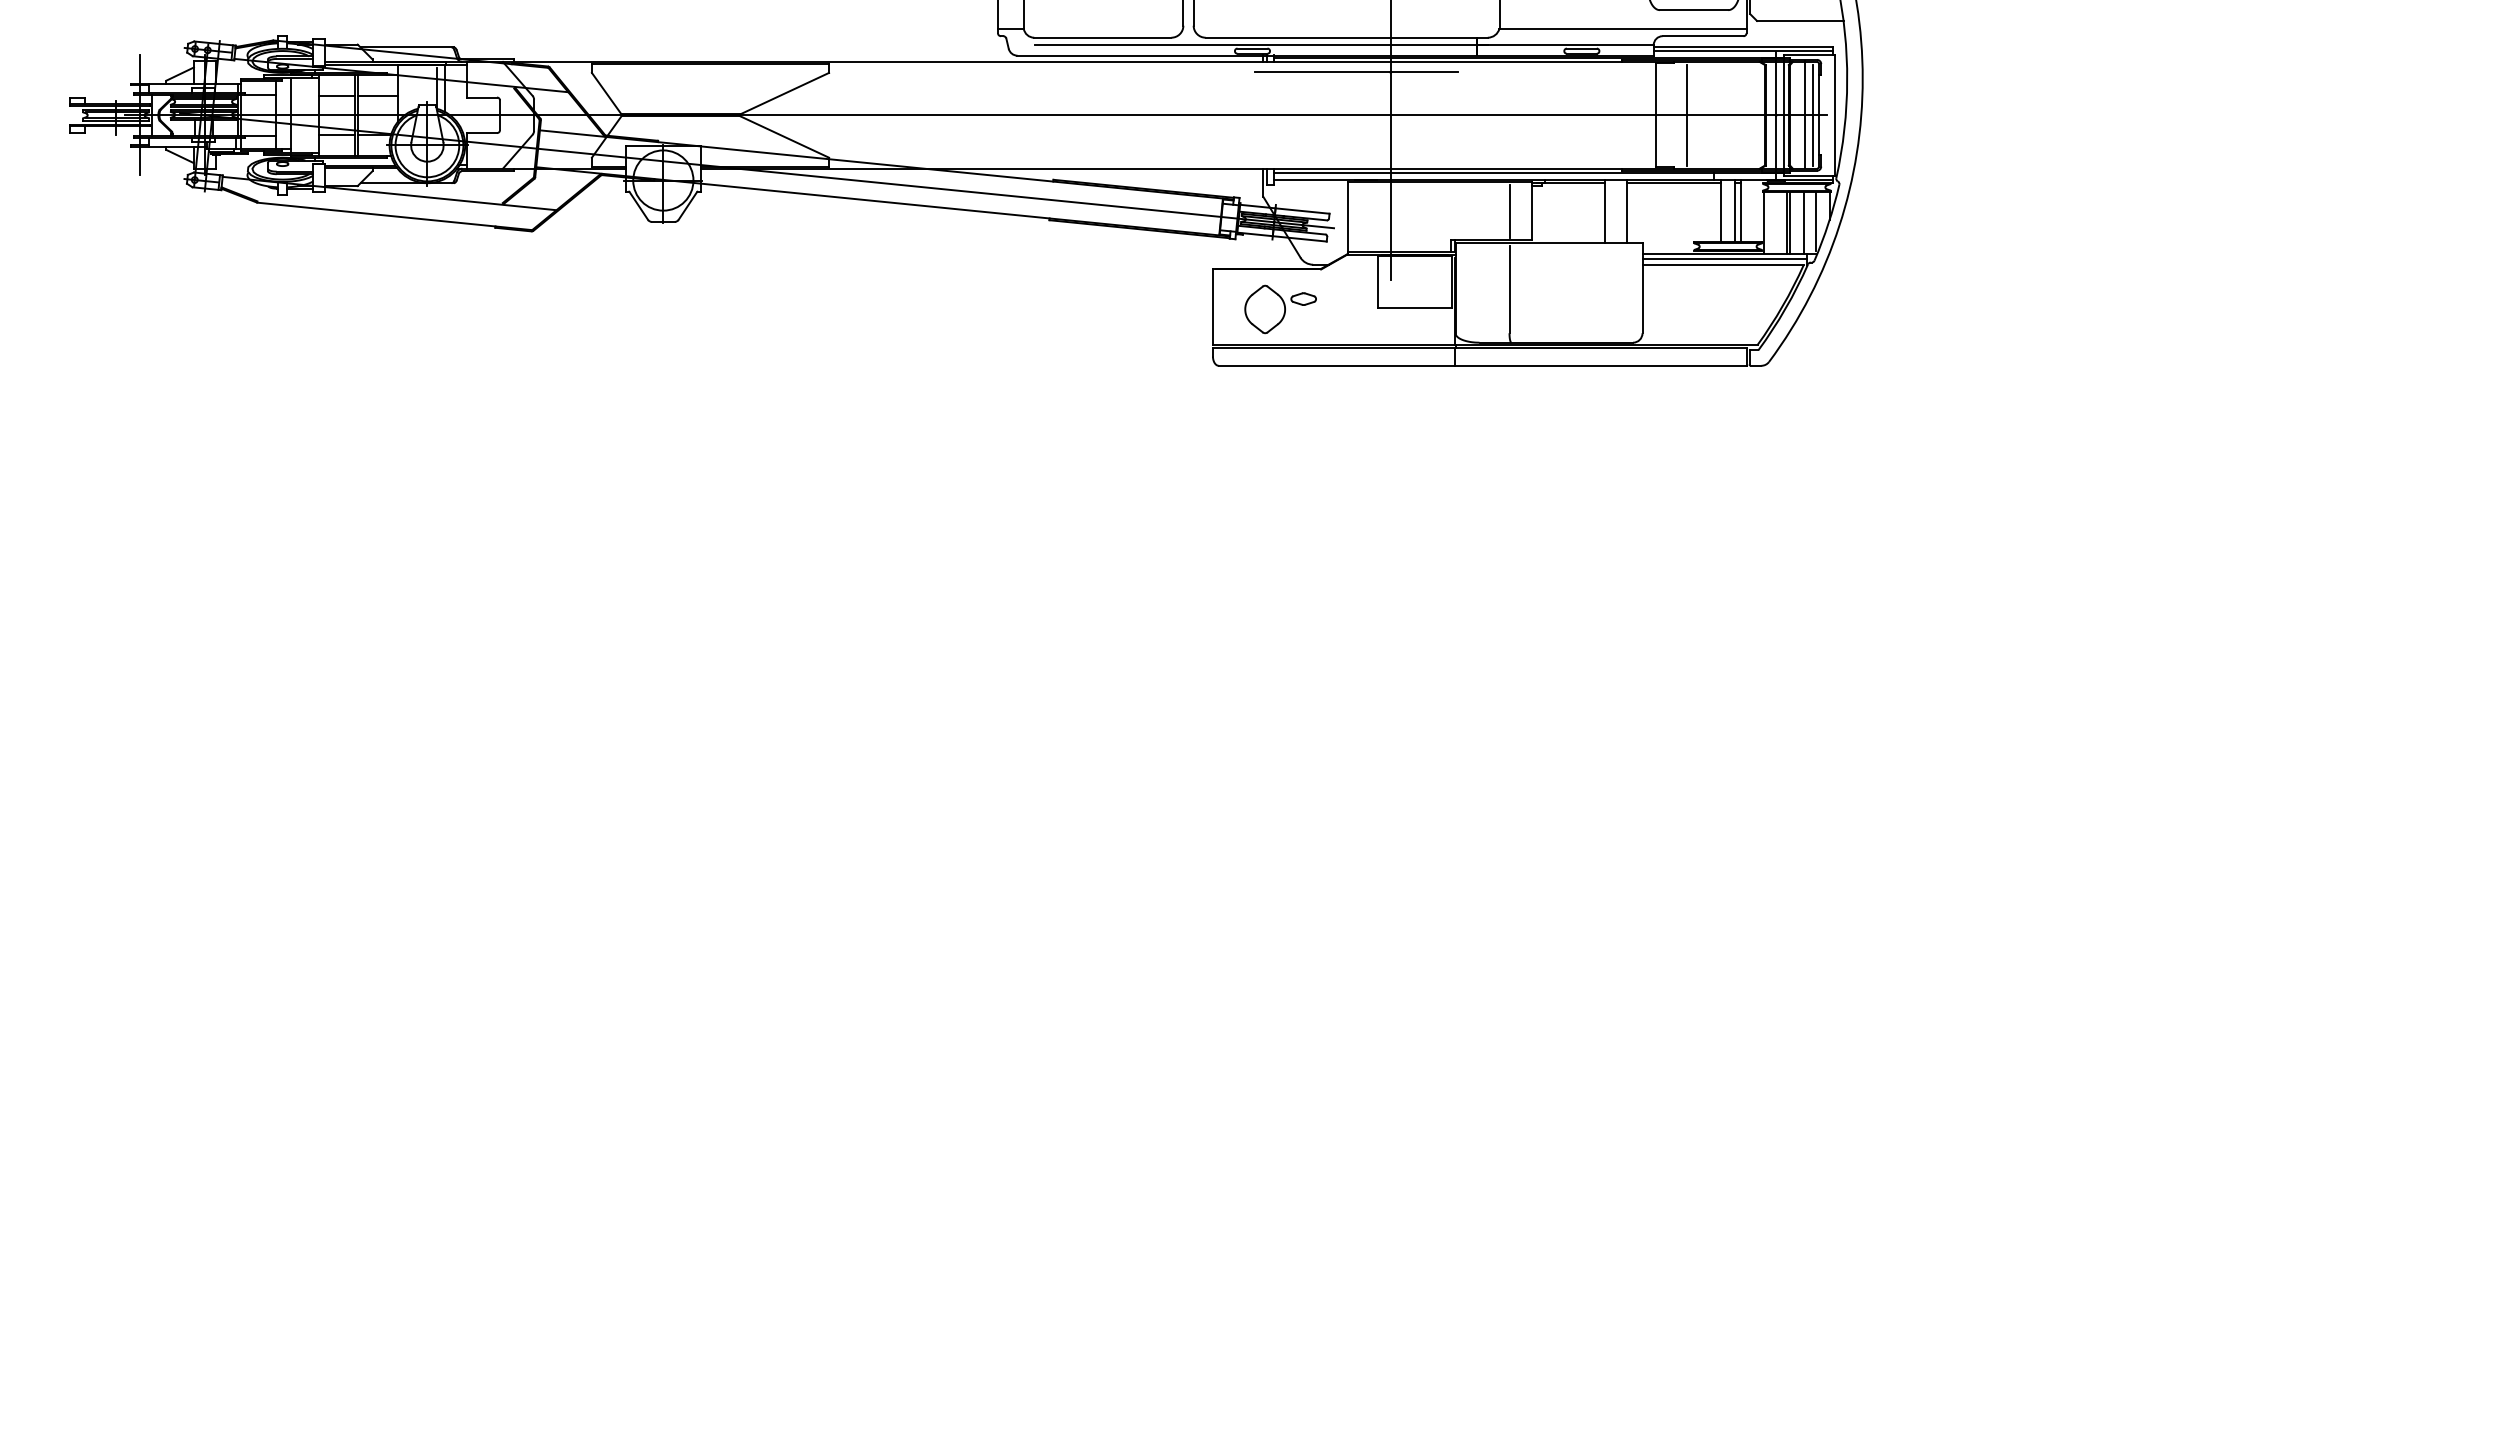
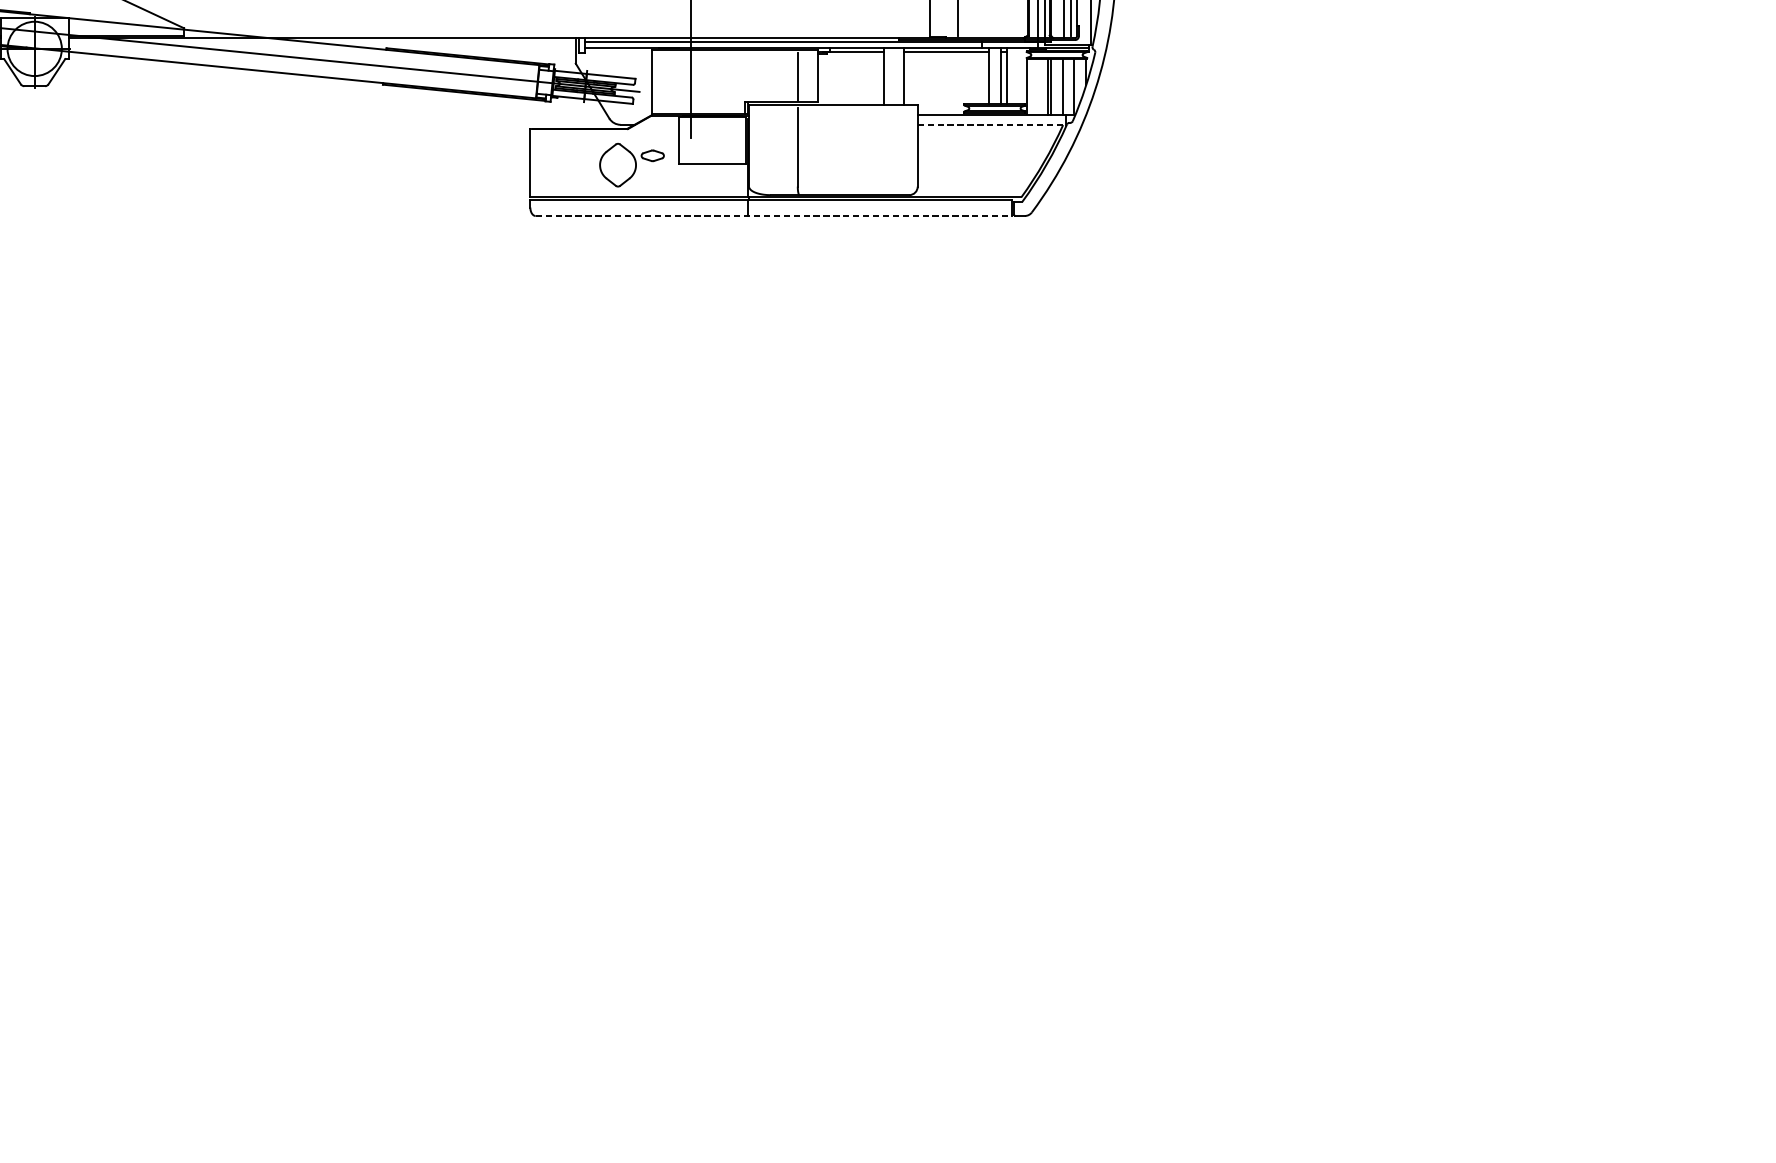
line: (1724, 258) -> (991, 119), removed
line: (1723, 265) -> (990, 125), solid -> dashed
part: (1280, 309) -> (631, 165), moved
line: (1482, 365) -> (773, 215), solid -> dashed

